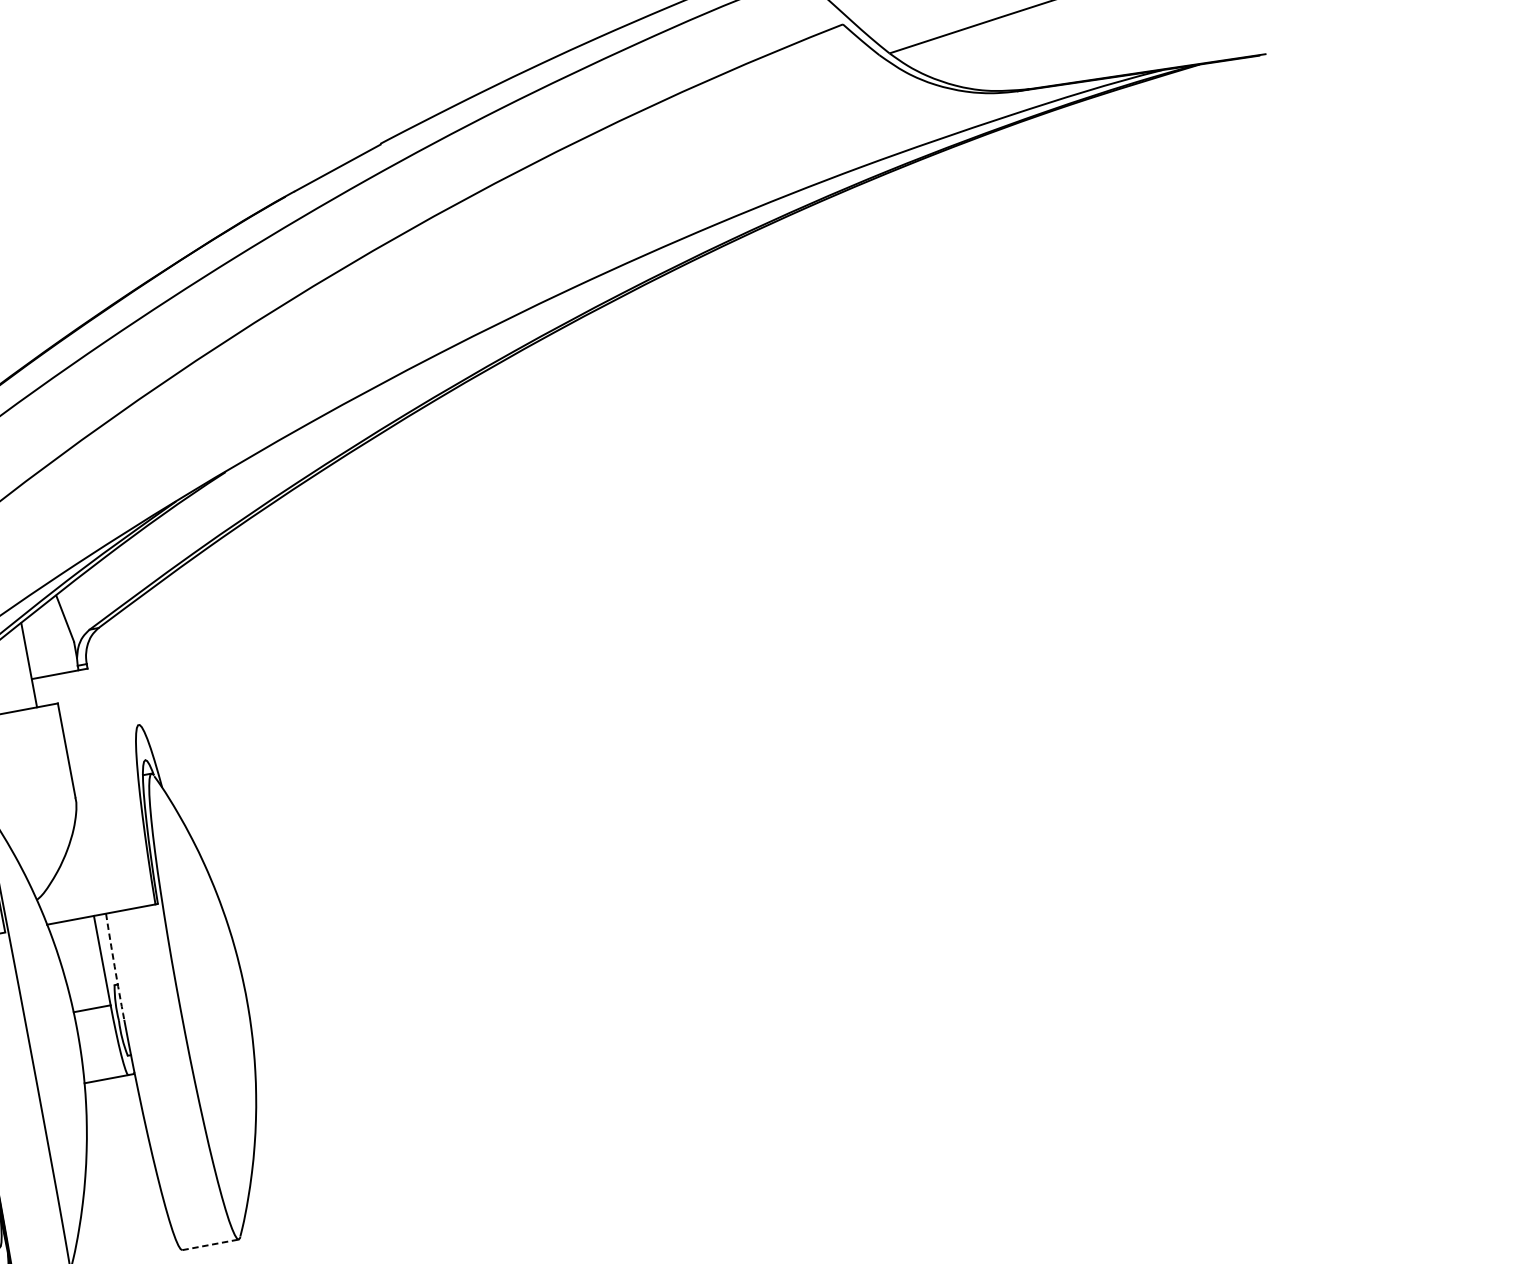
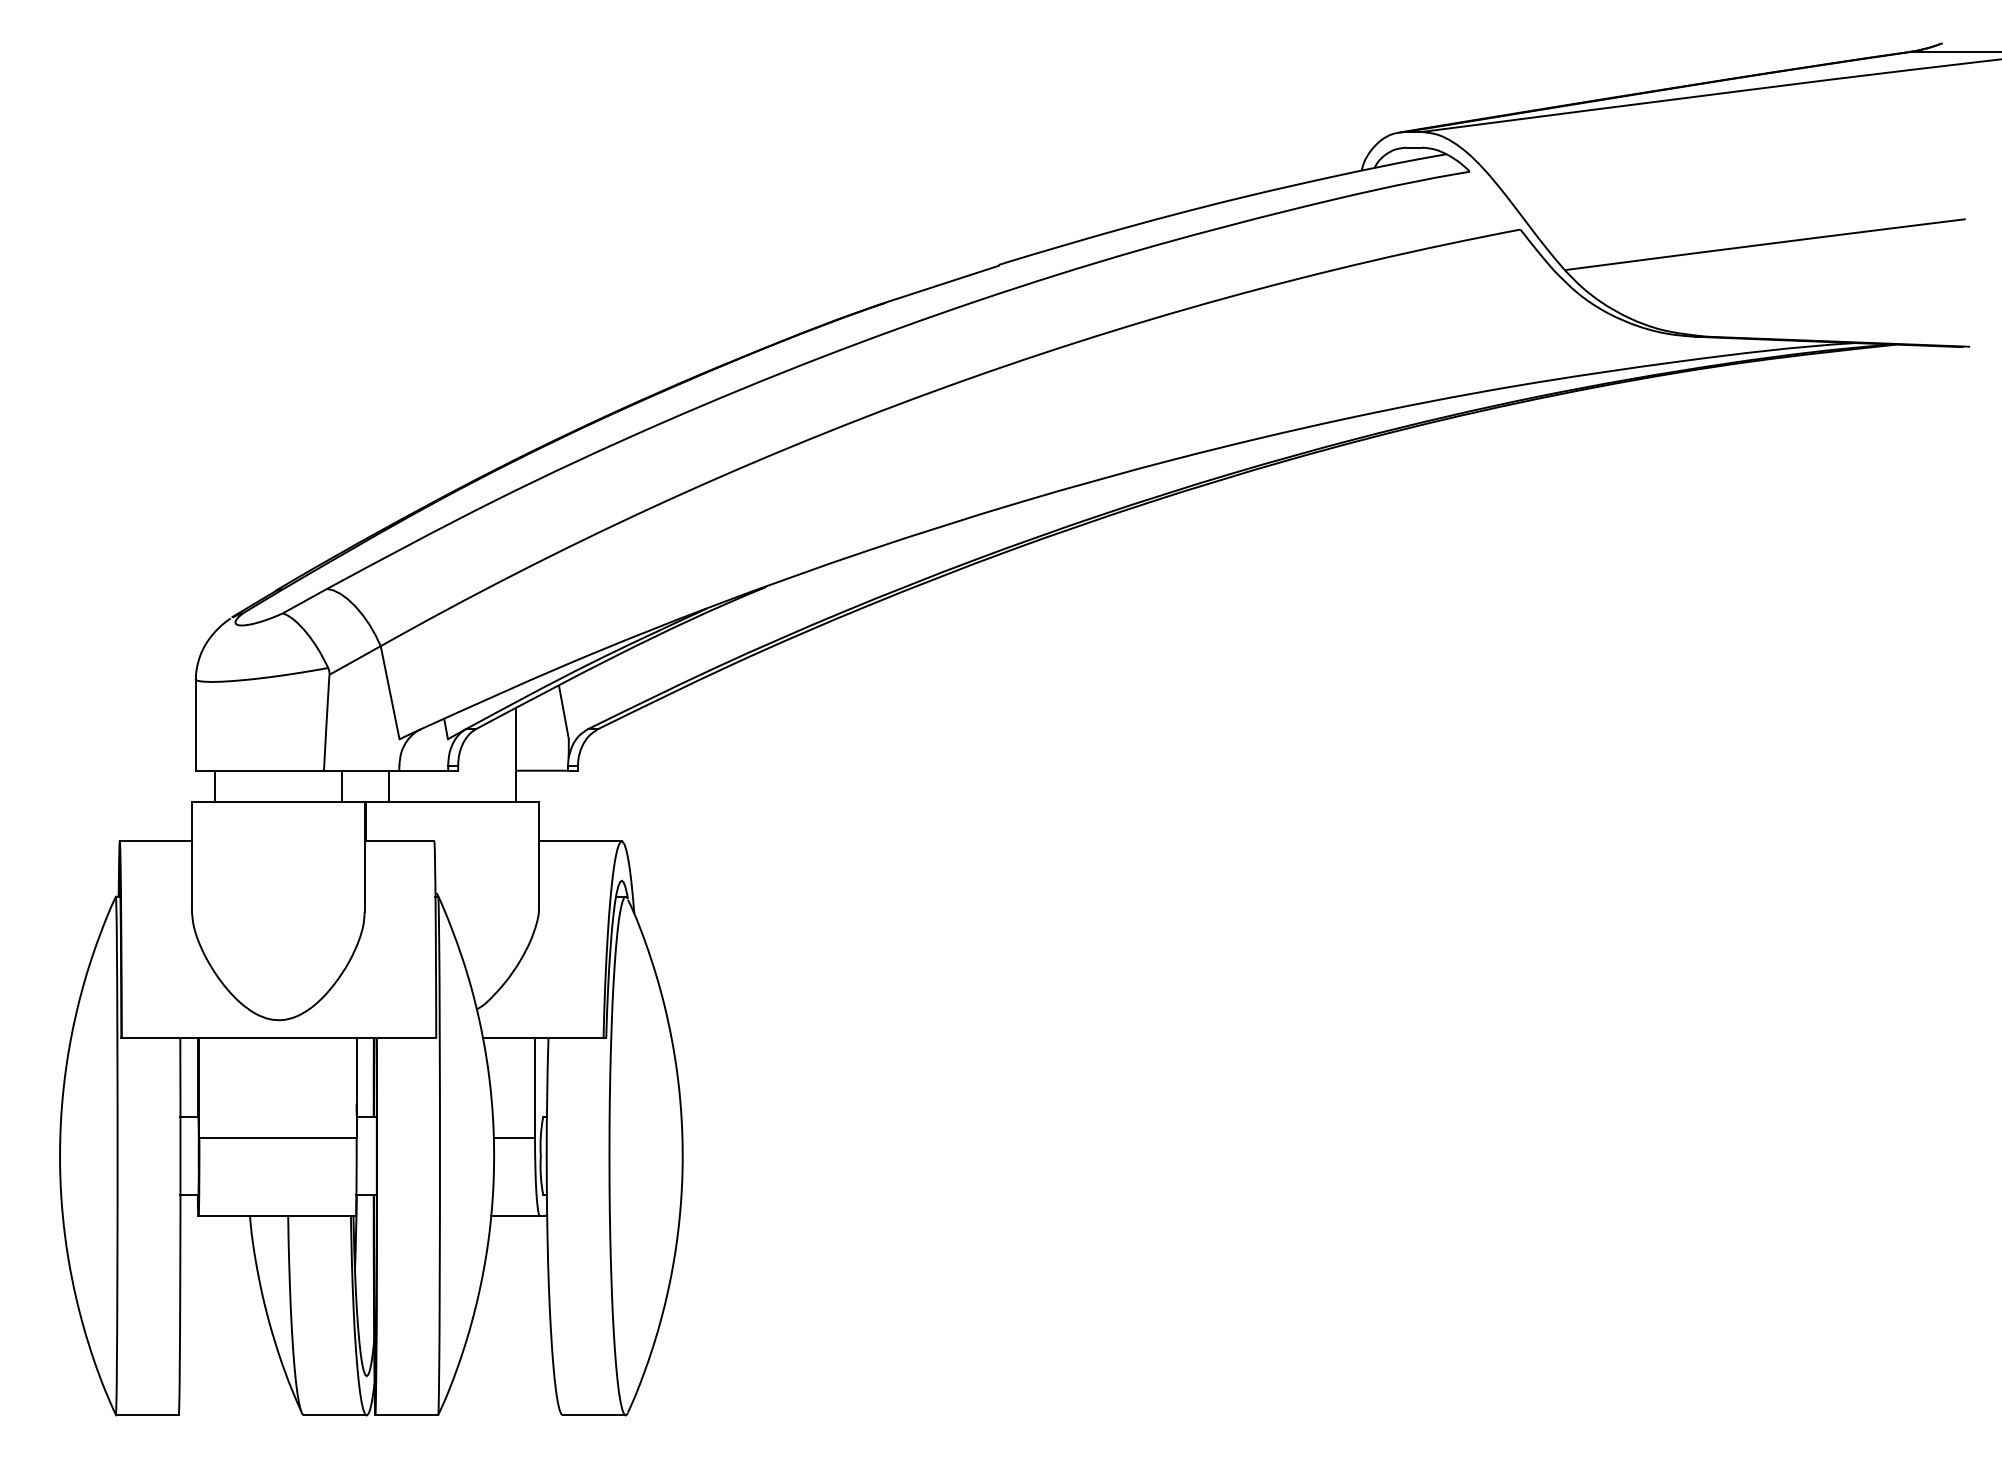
line: (101, 731) -> (580, 841), added
arc: (115, 967) -> (547, 1097), dashed -> solid
line: (210, 1244) -> (594, 1415), dashed -> solid

